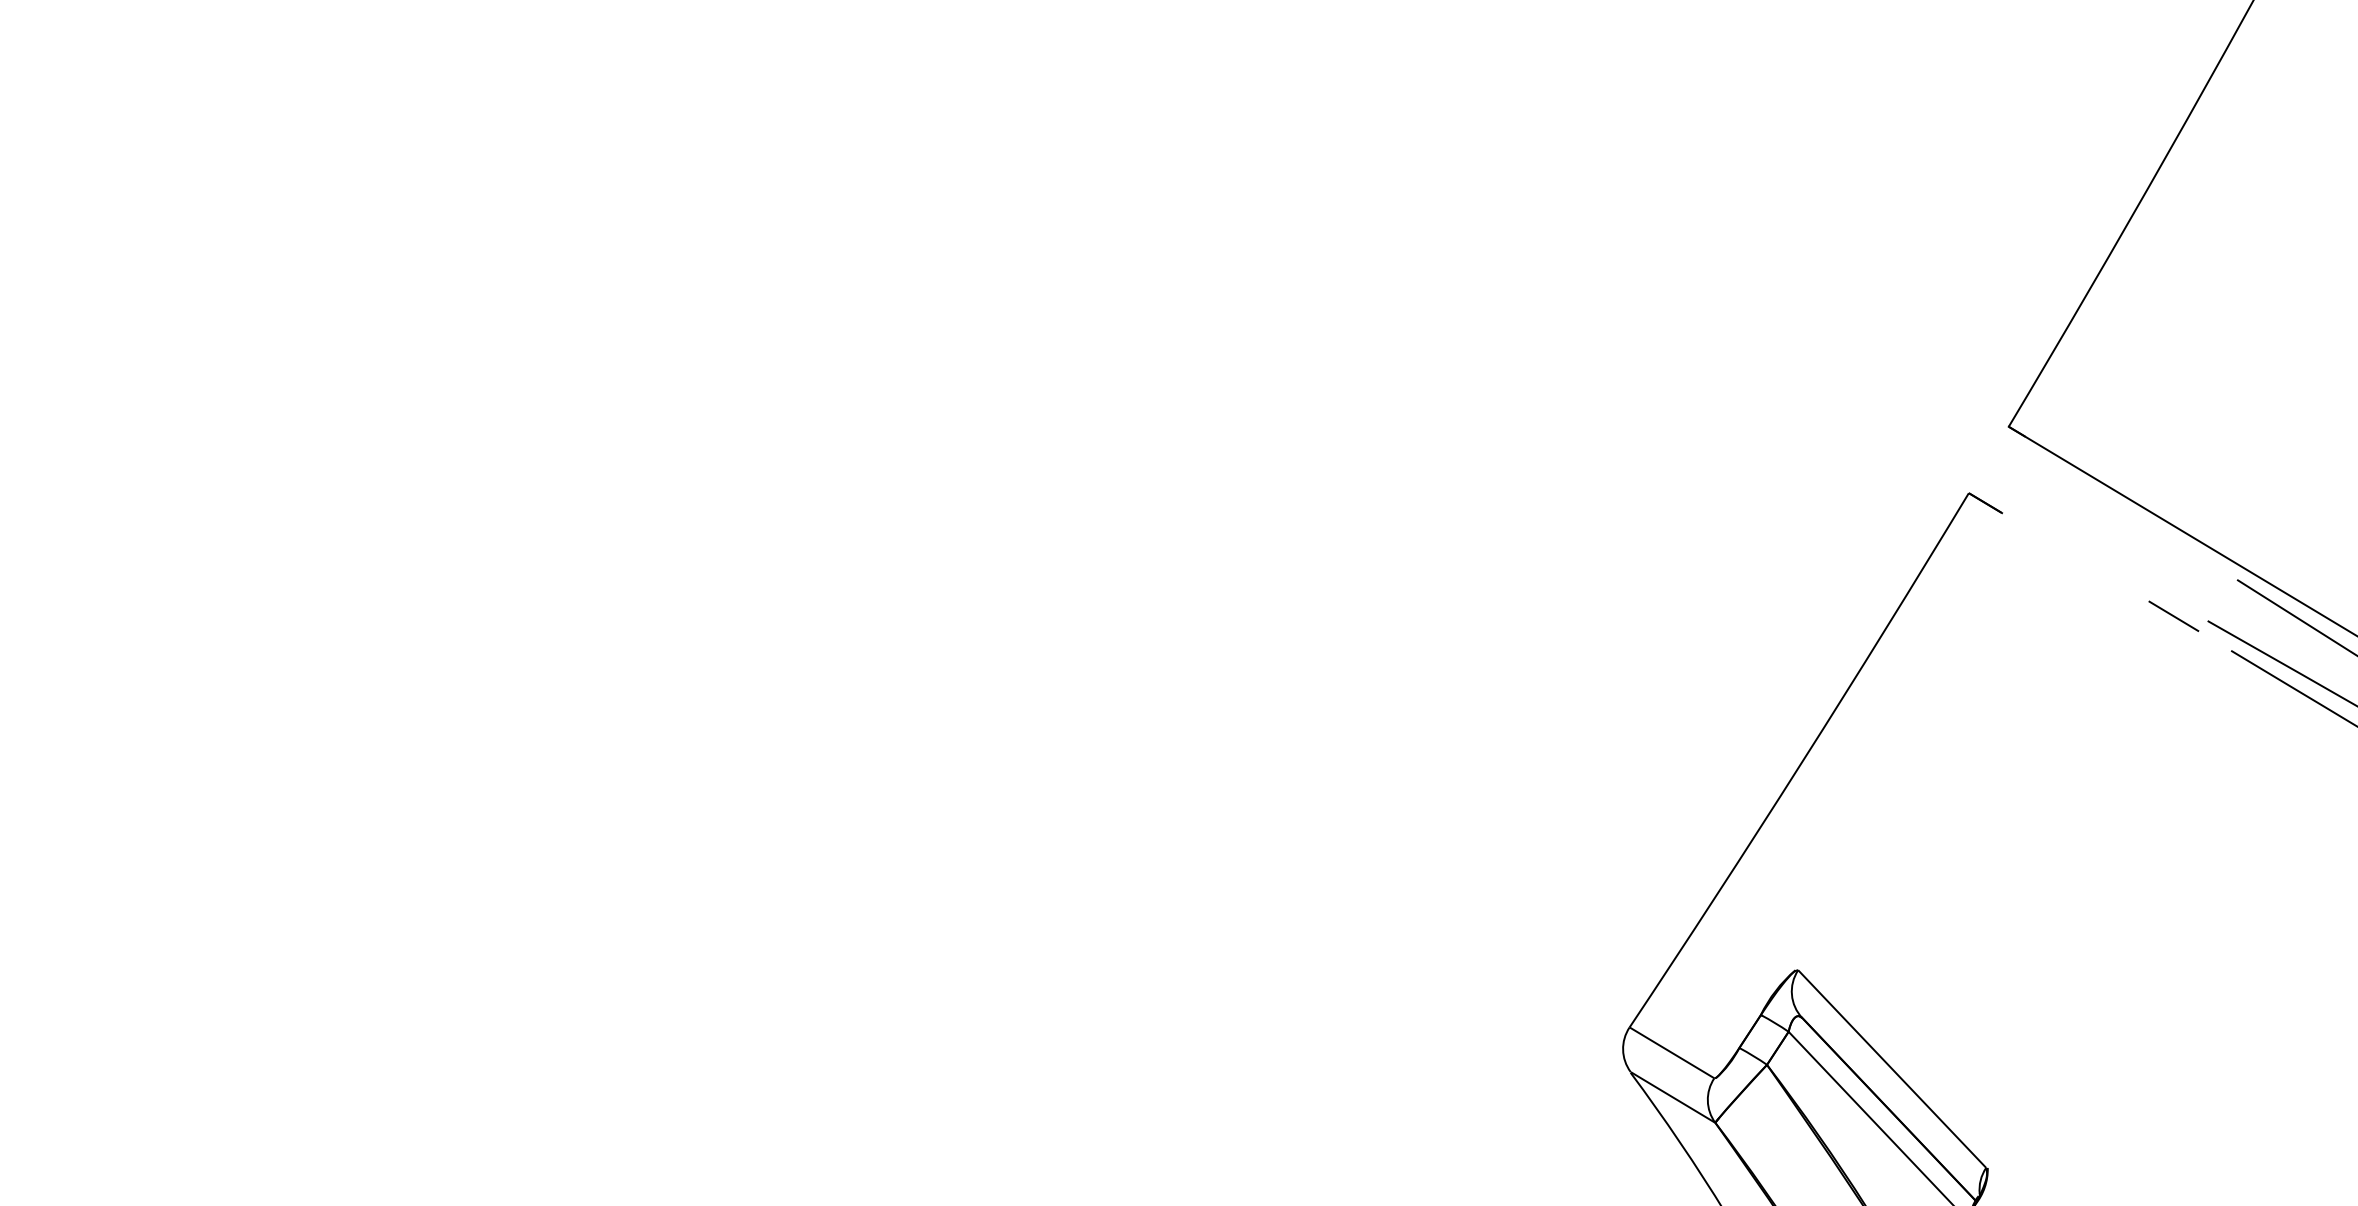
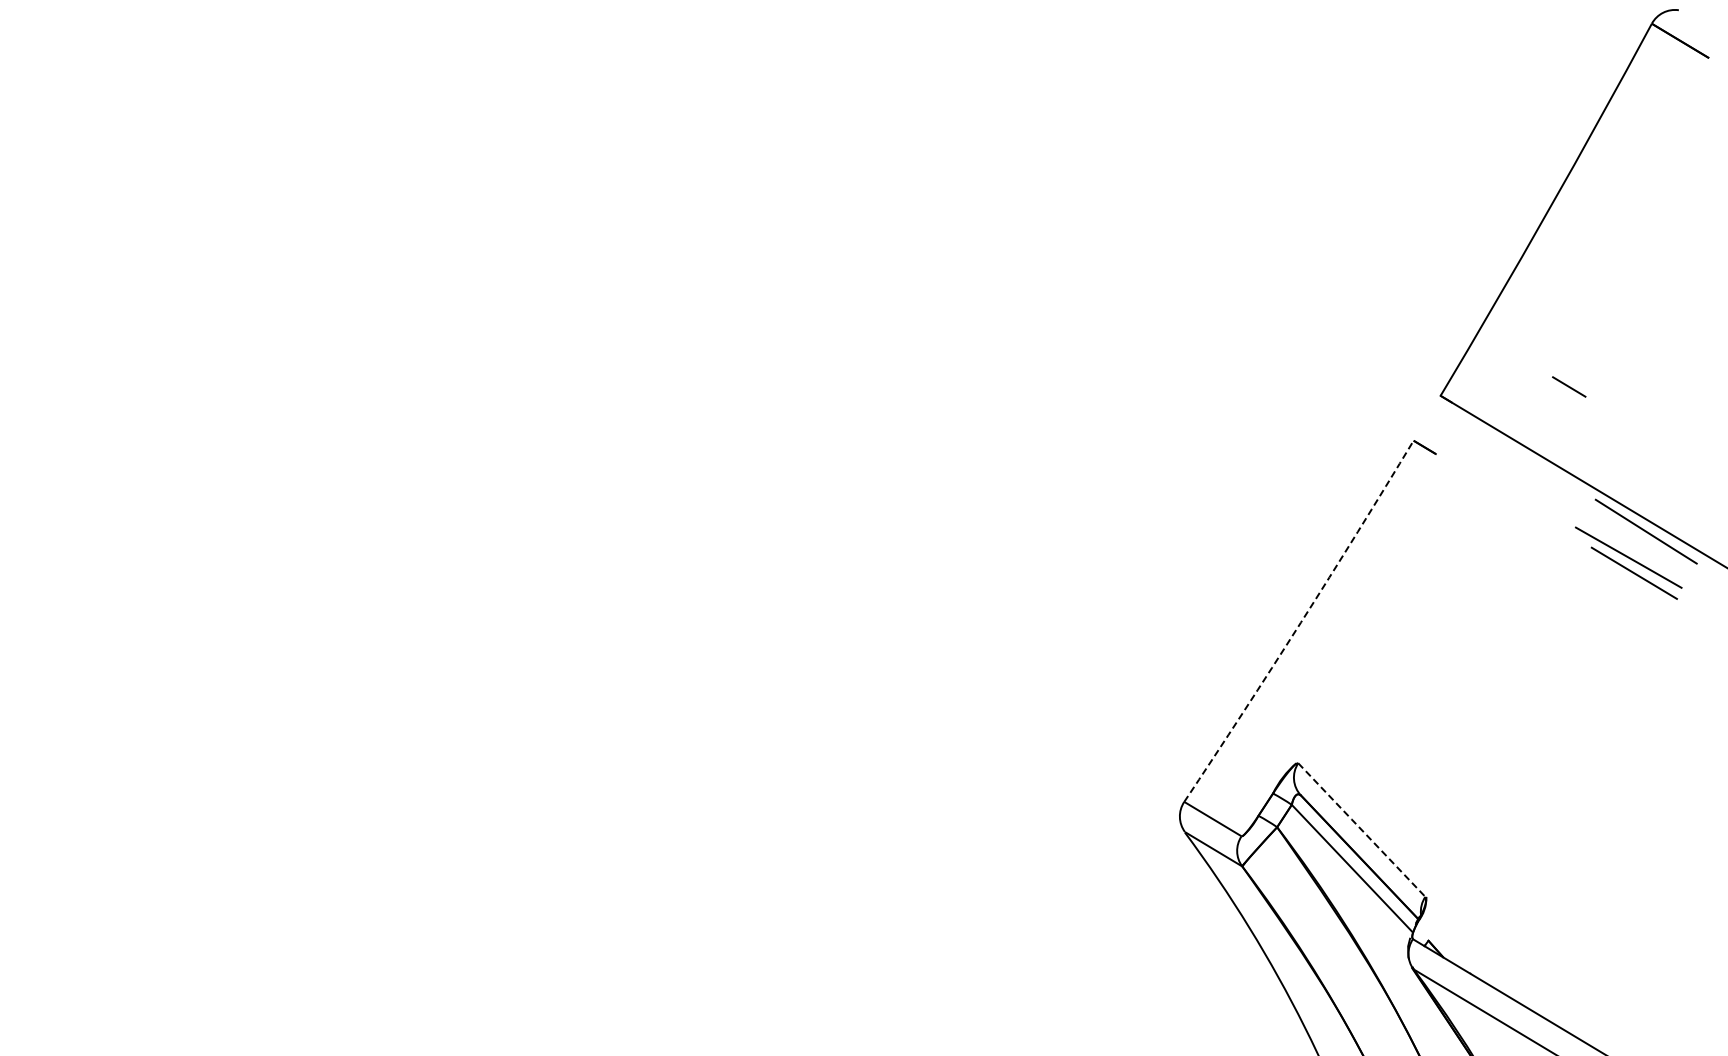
line: (2174, 615) -> (1569, 386), moved
arc: (1801, 762) -> (1300, 622), solid -> dashed
line: (1891, 1068) -> (1361, 829), solid -> dashed

